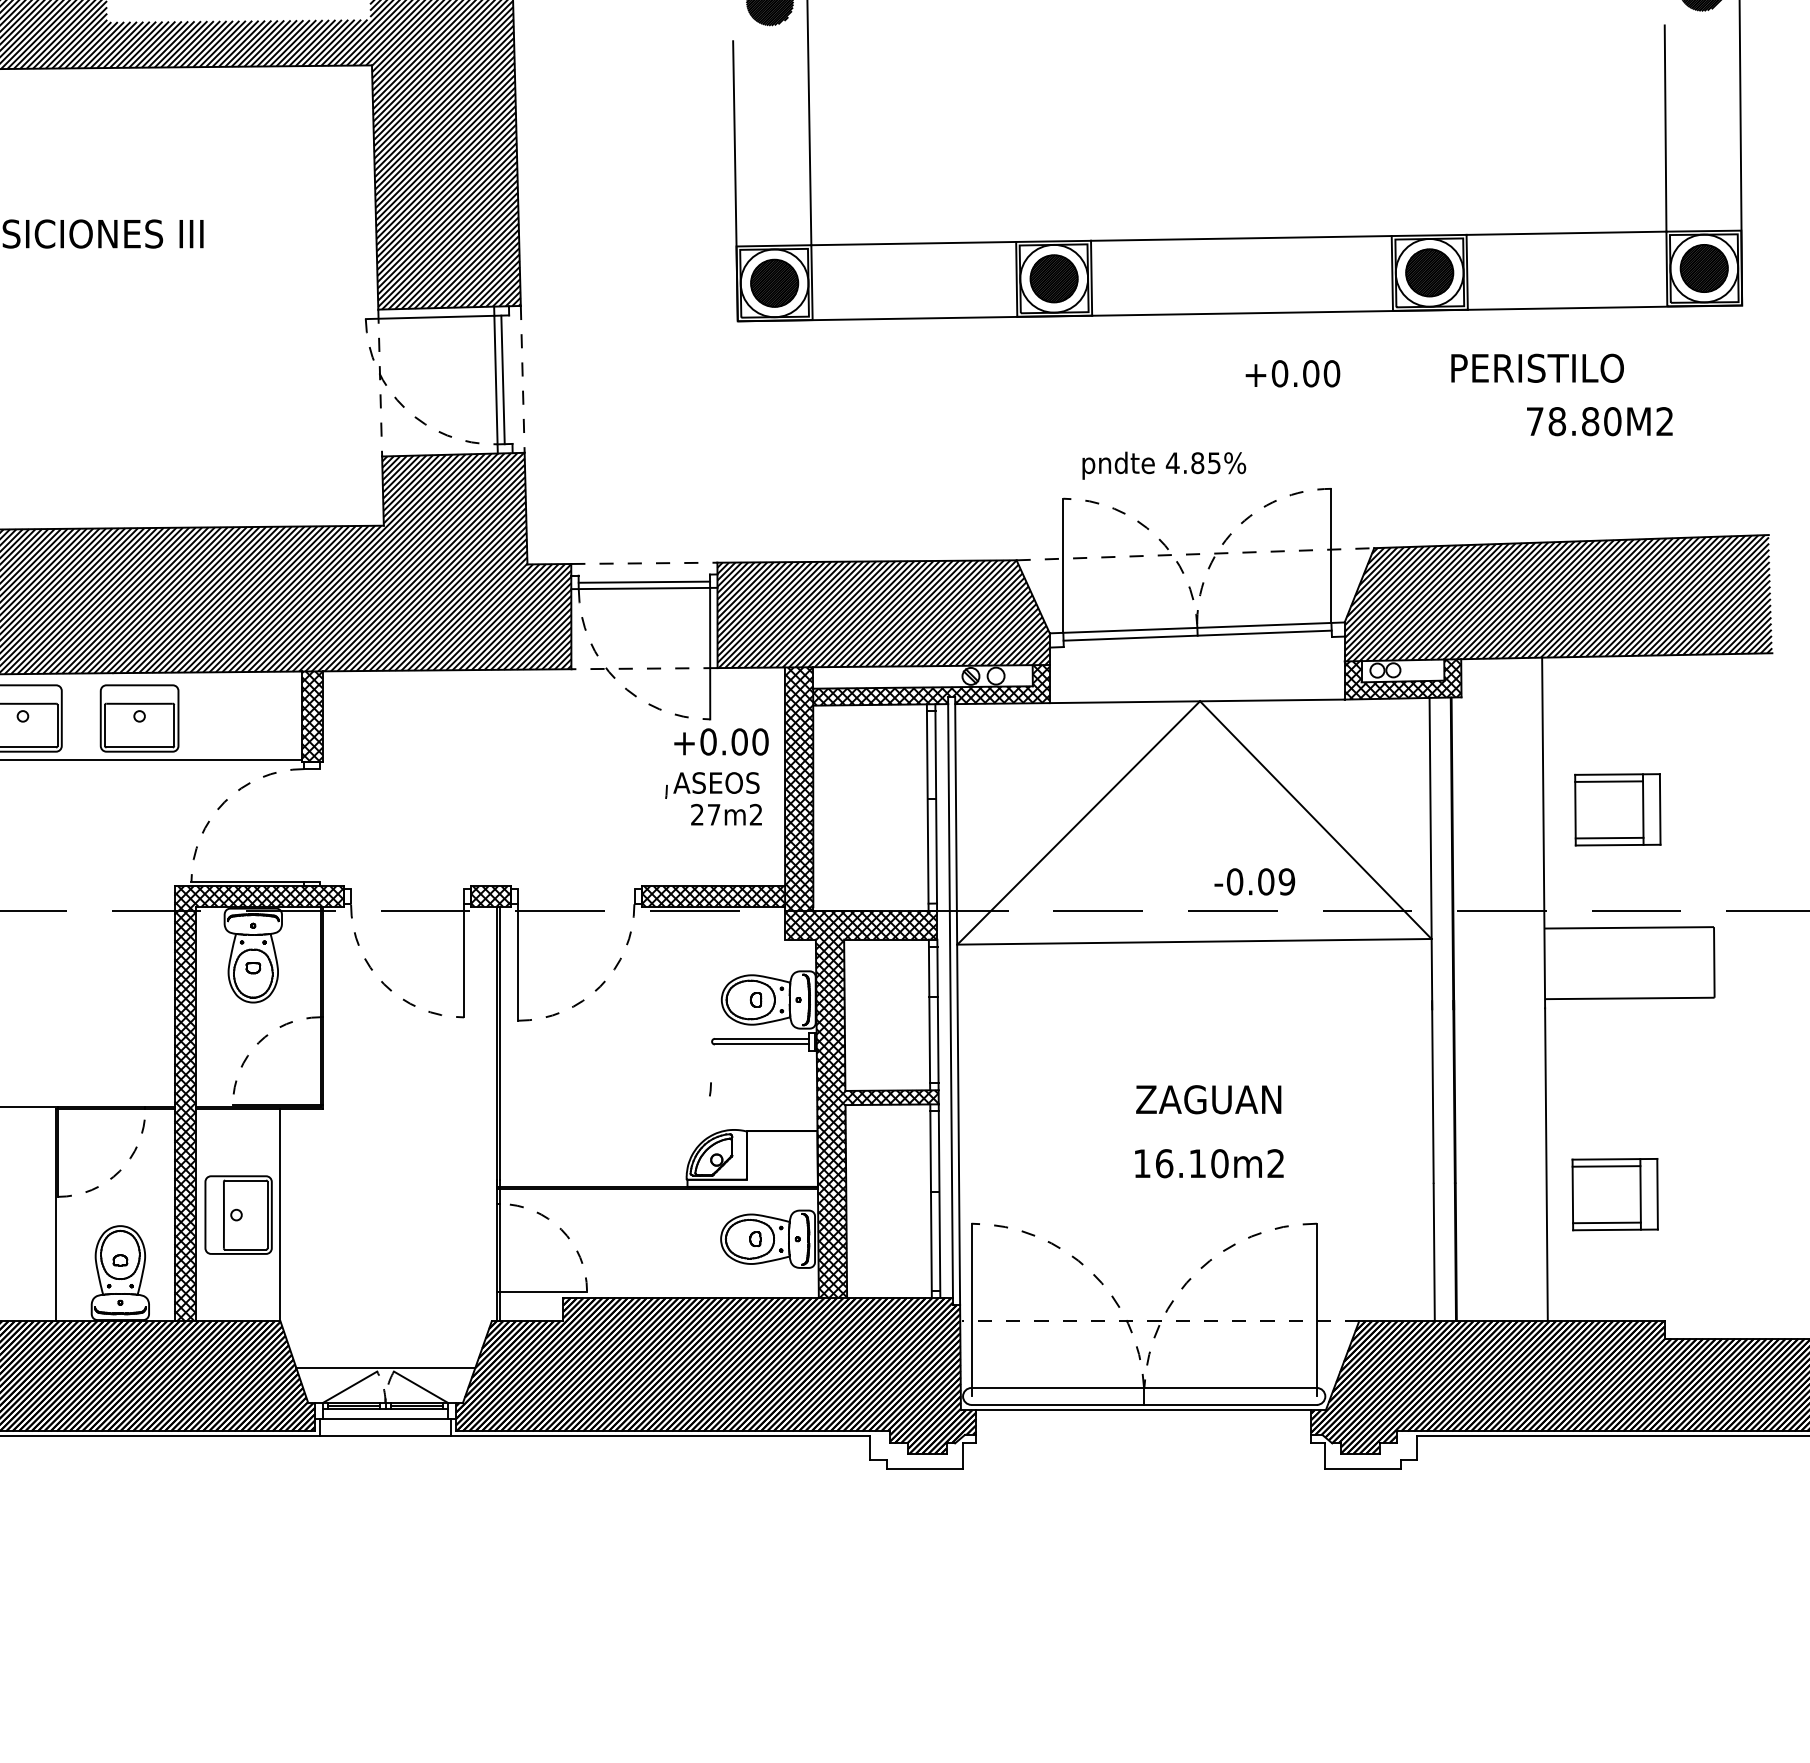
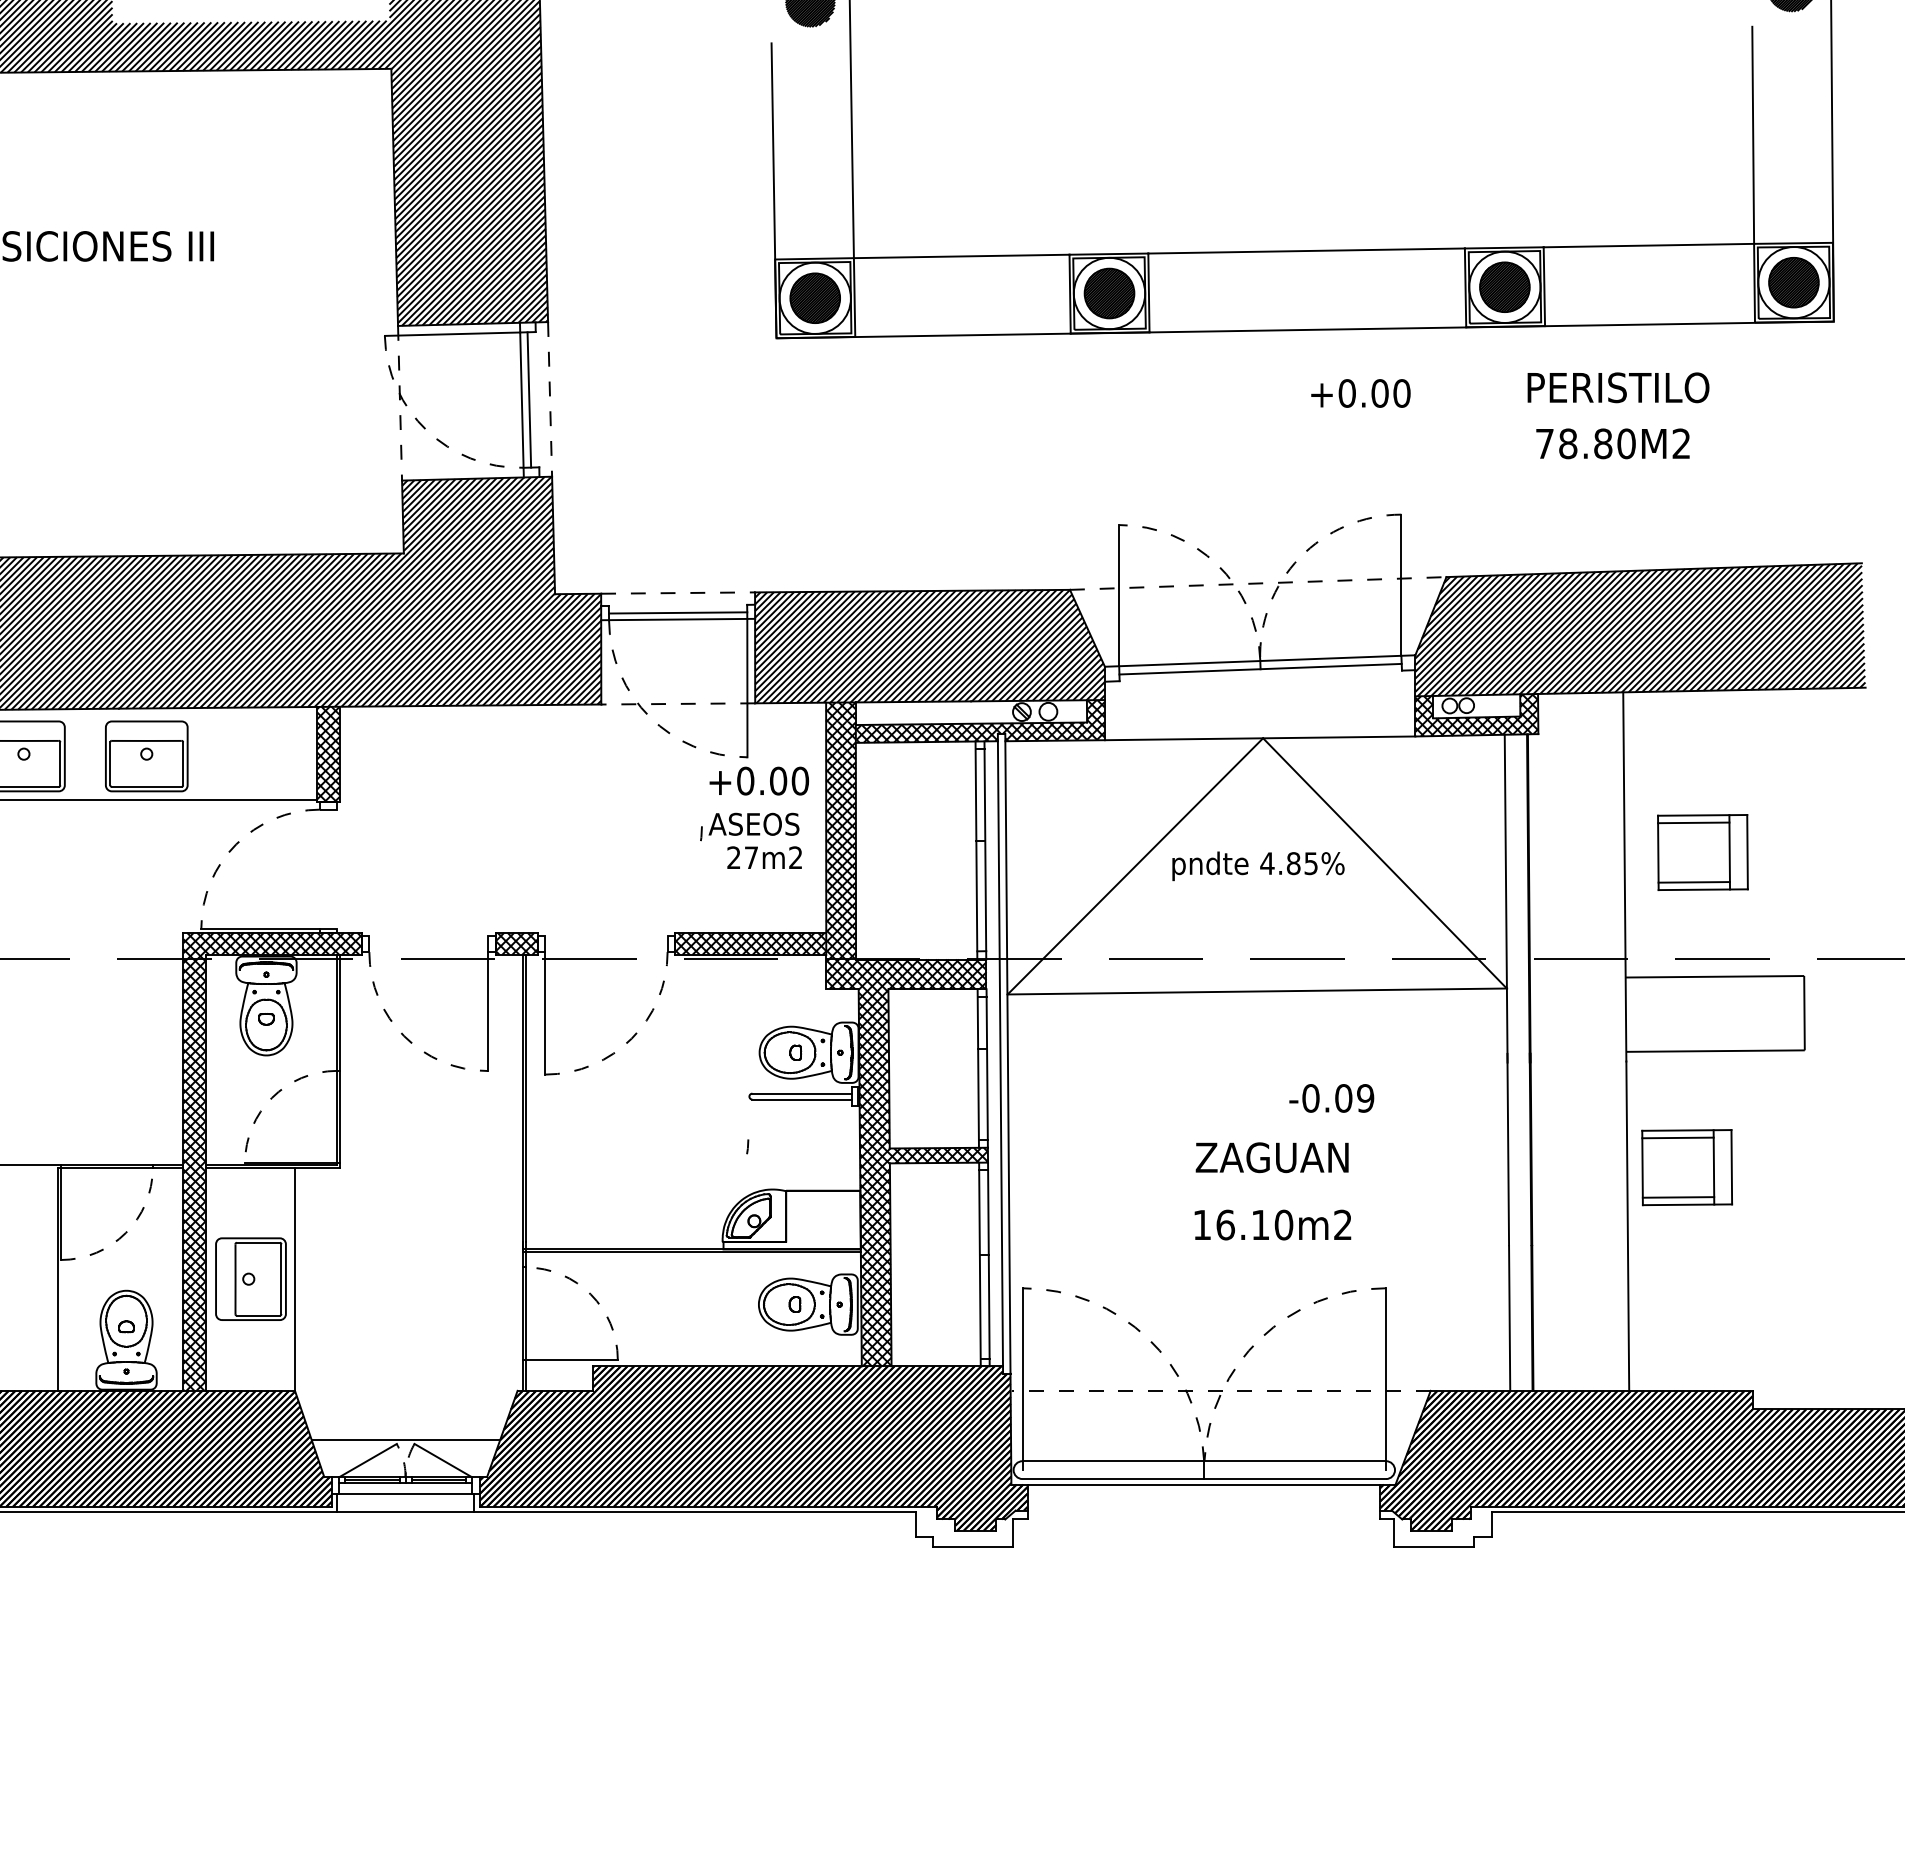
text: (1599, 421) -> (1612, 443), moved
text: (1164, 465) -> (1258, 866), moved
text: (1254, 881) -> (1331, 1098), moved
part: (1615, 1194) -> (1687, 1167), moved

